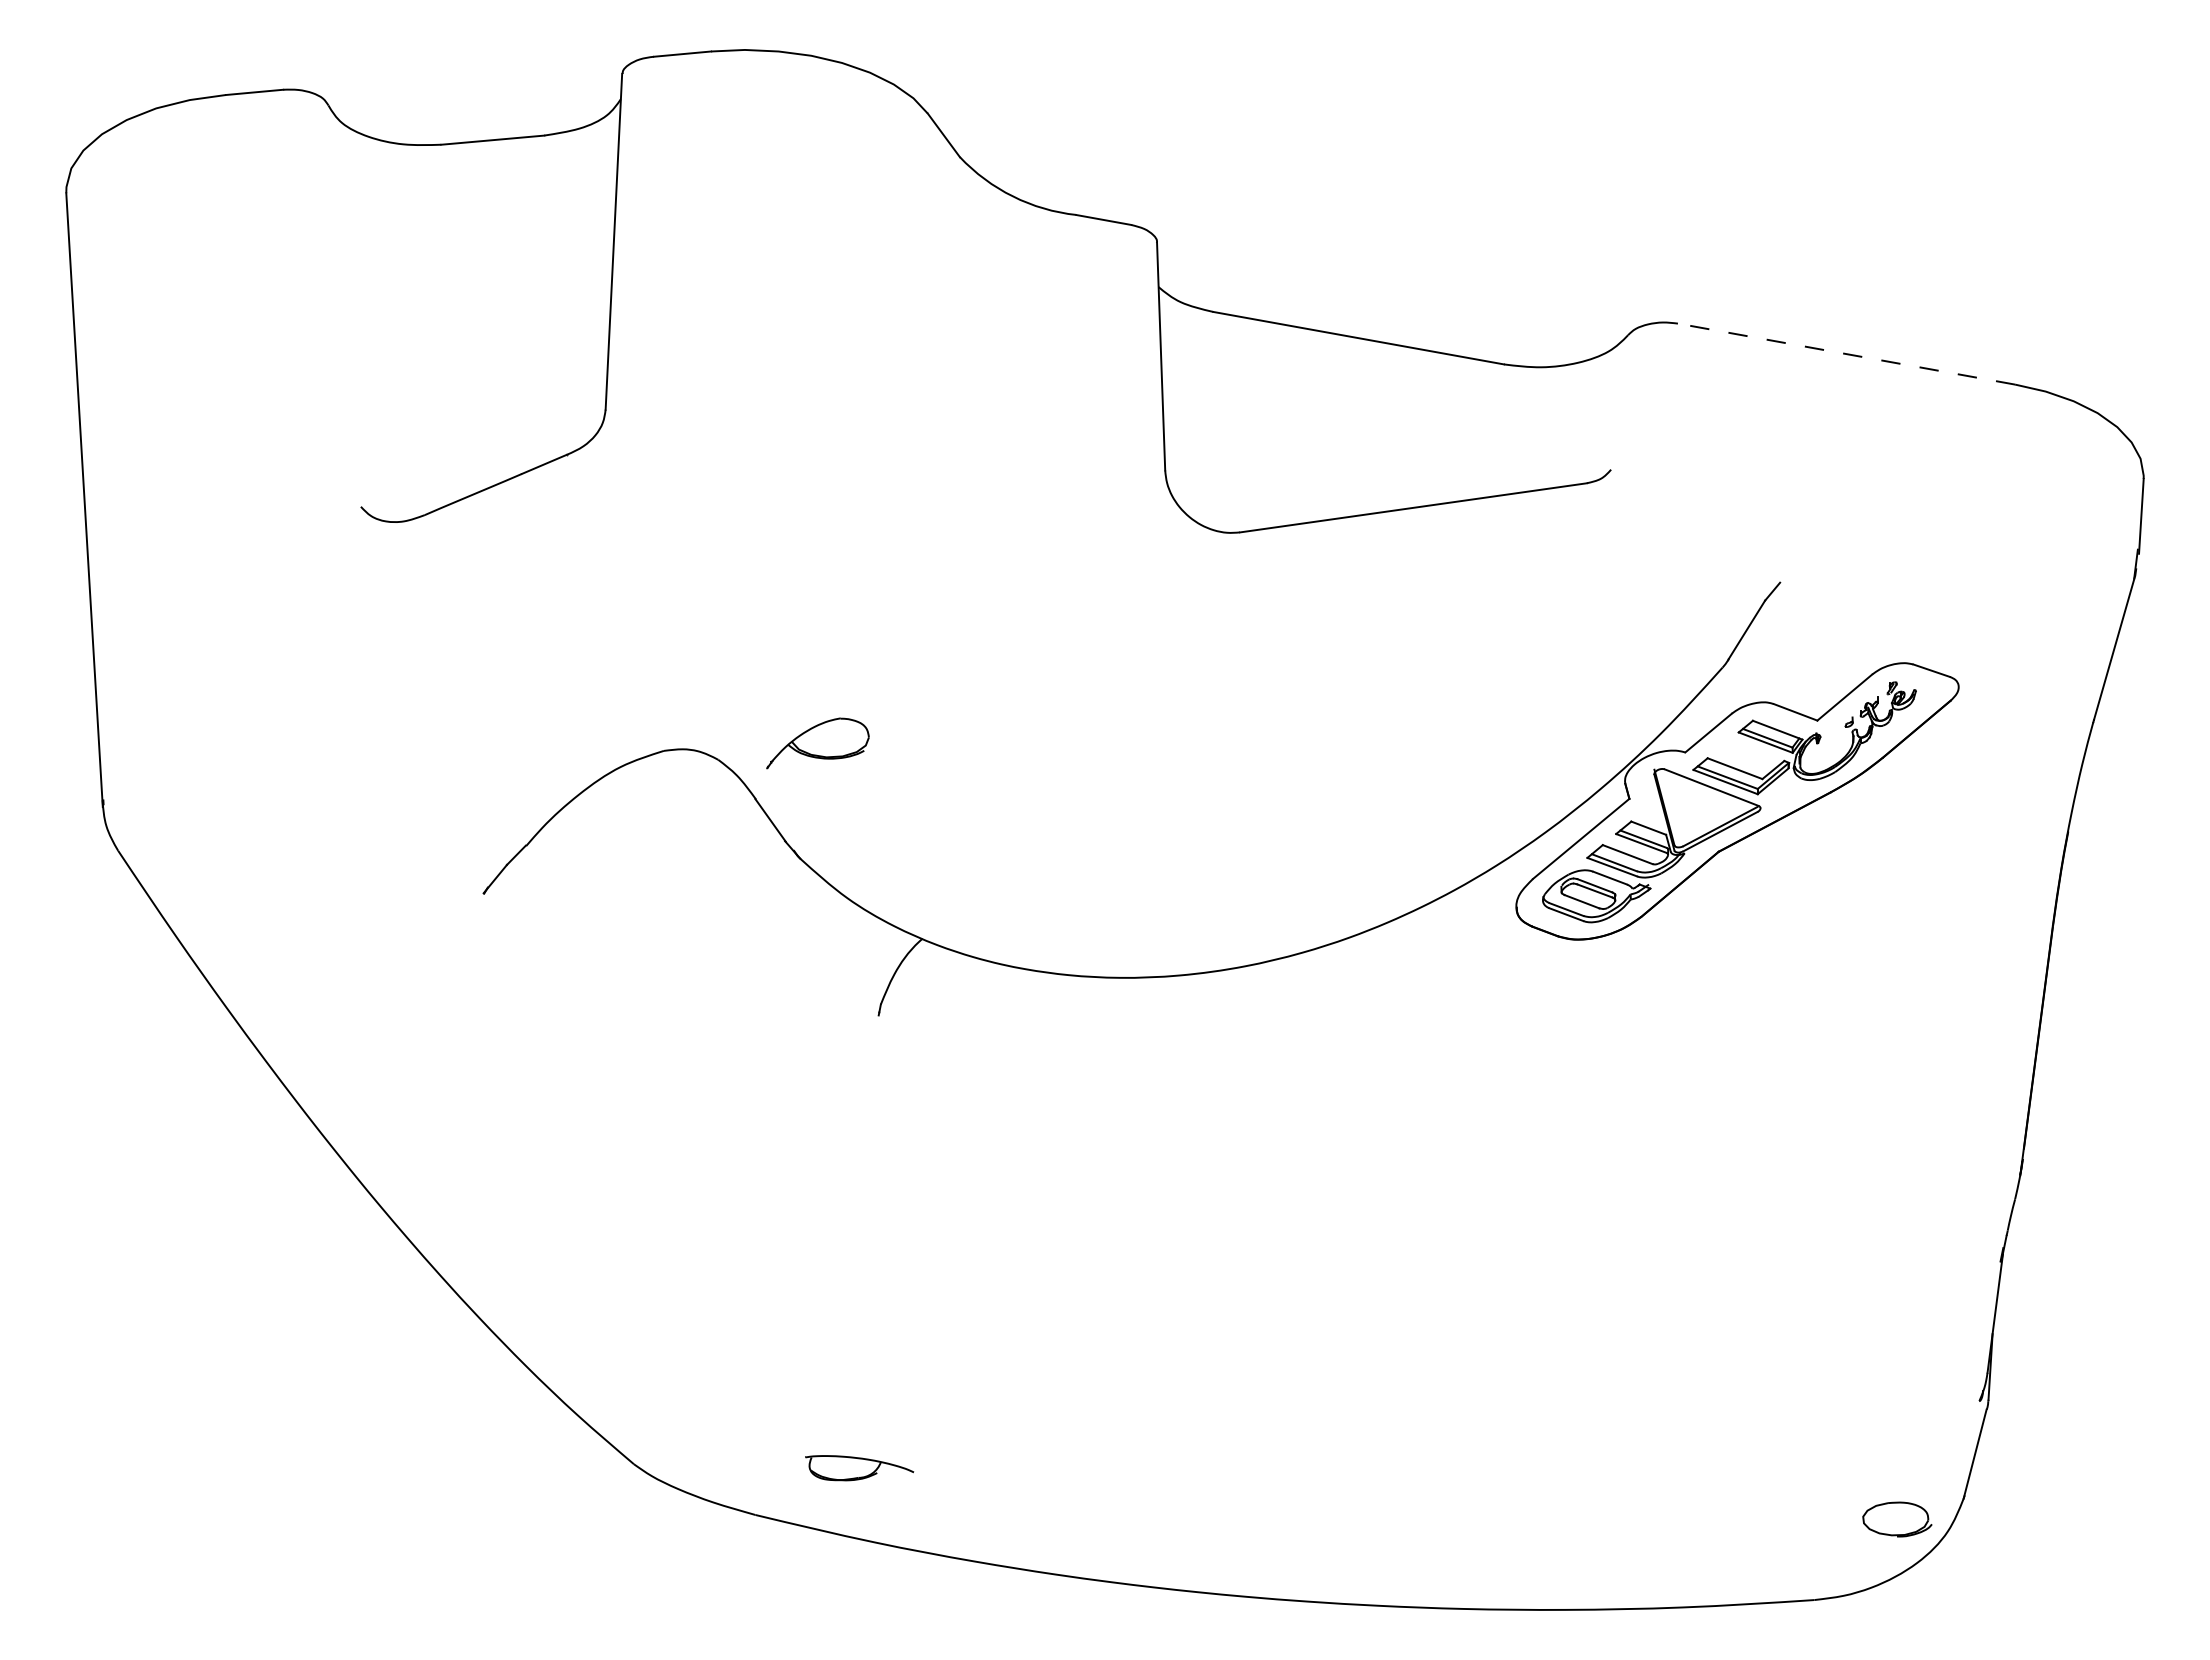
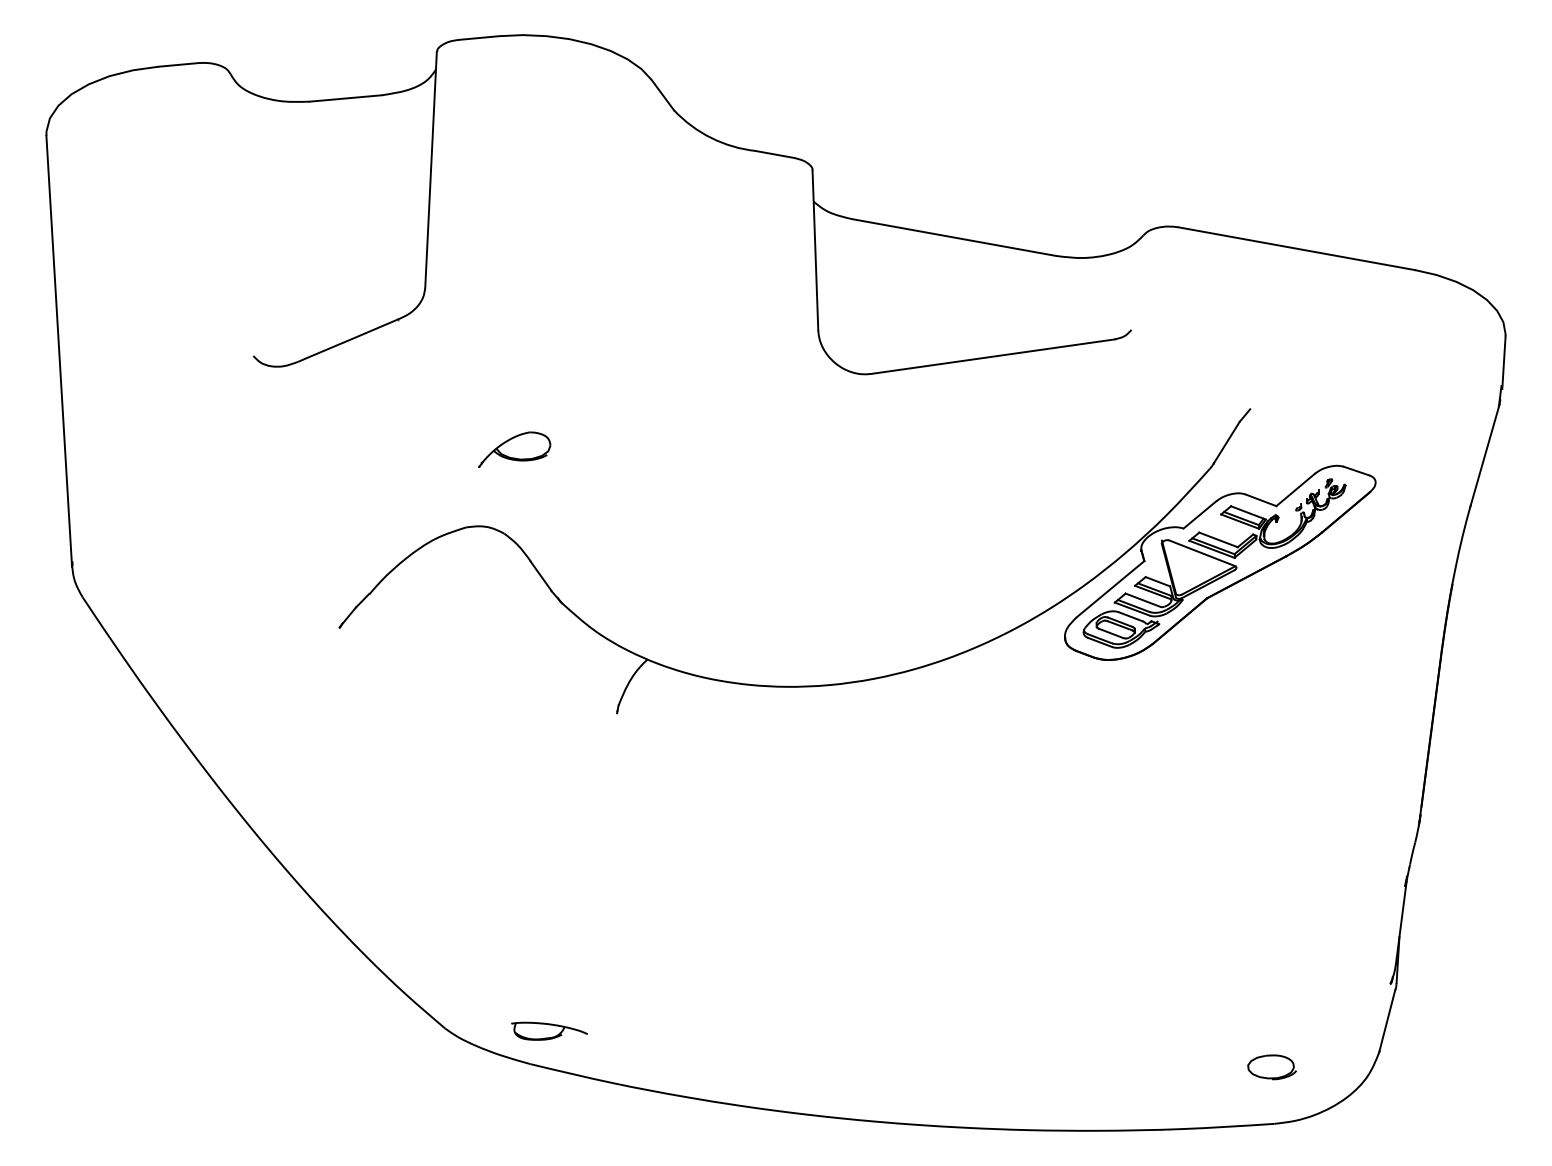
line: (1846, 354) -> (1296, 249), dashed -> solid
part: (817, 743) -> (514, 449), moved
part: (859, 1468) -> (549, 1031), moved
part: (1897, 1519) -> (1272, 1067), moved

